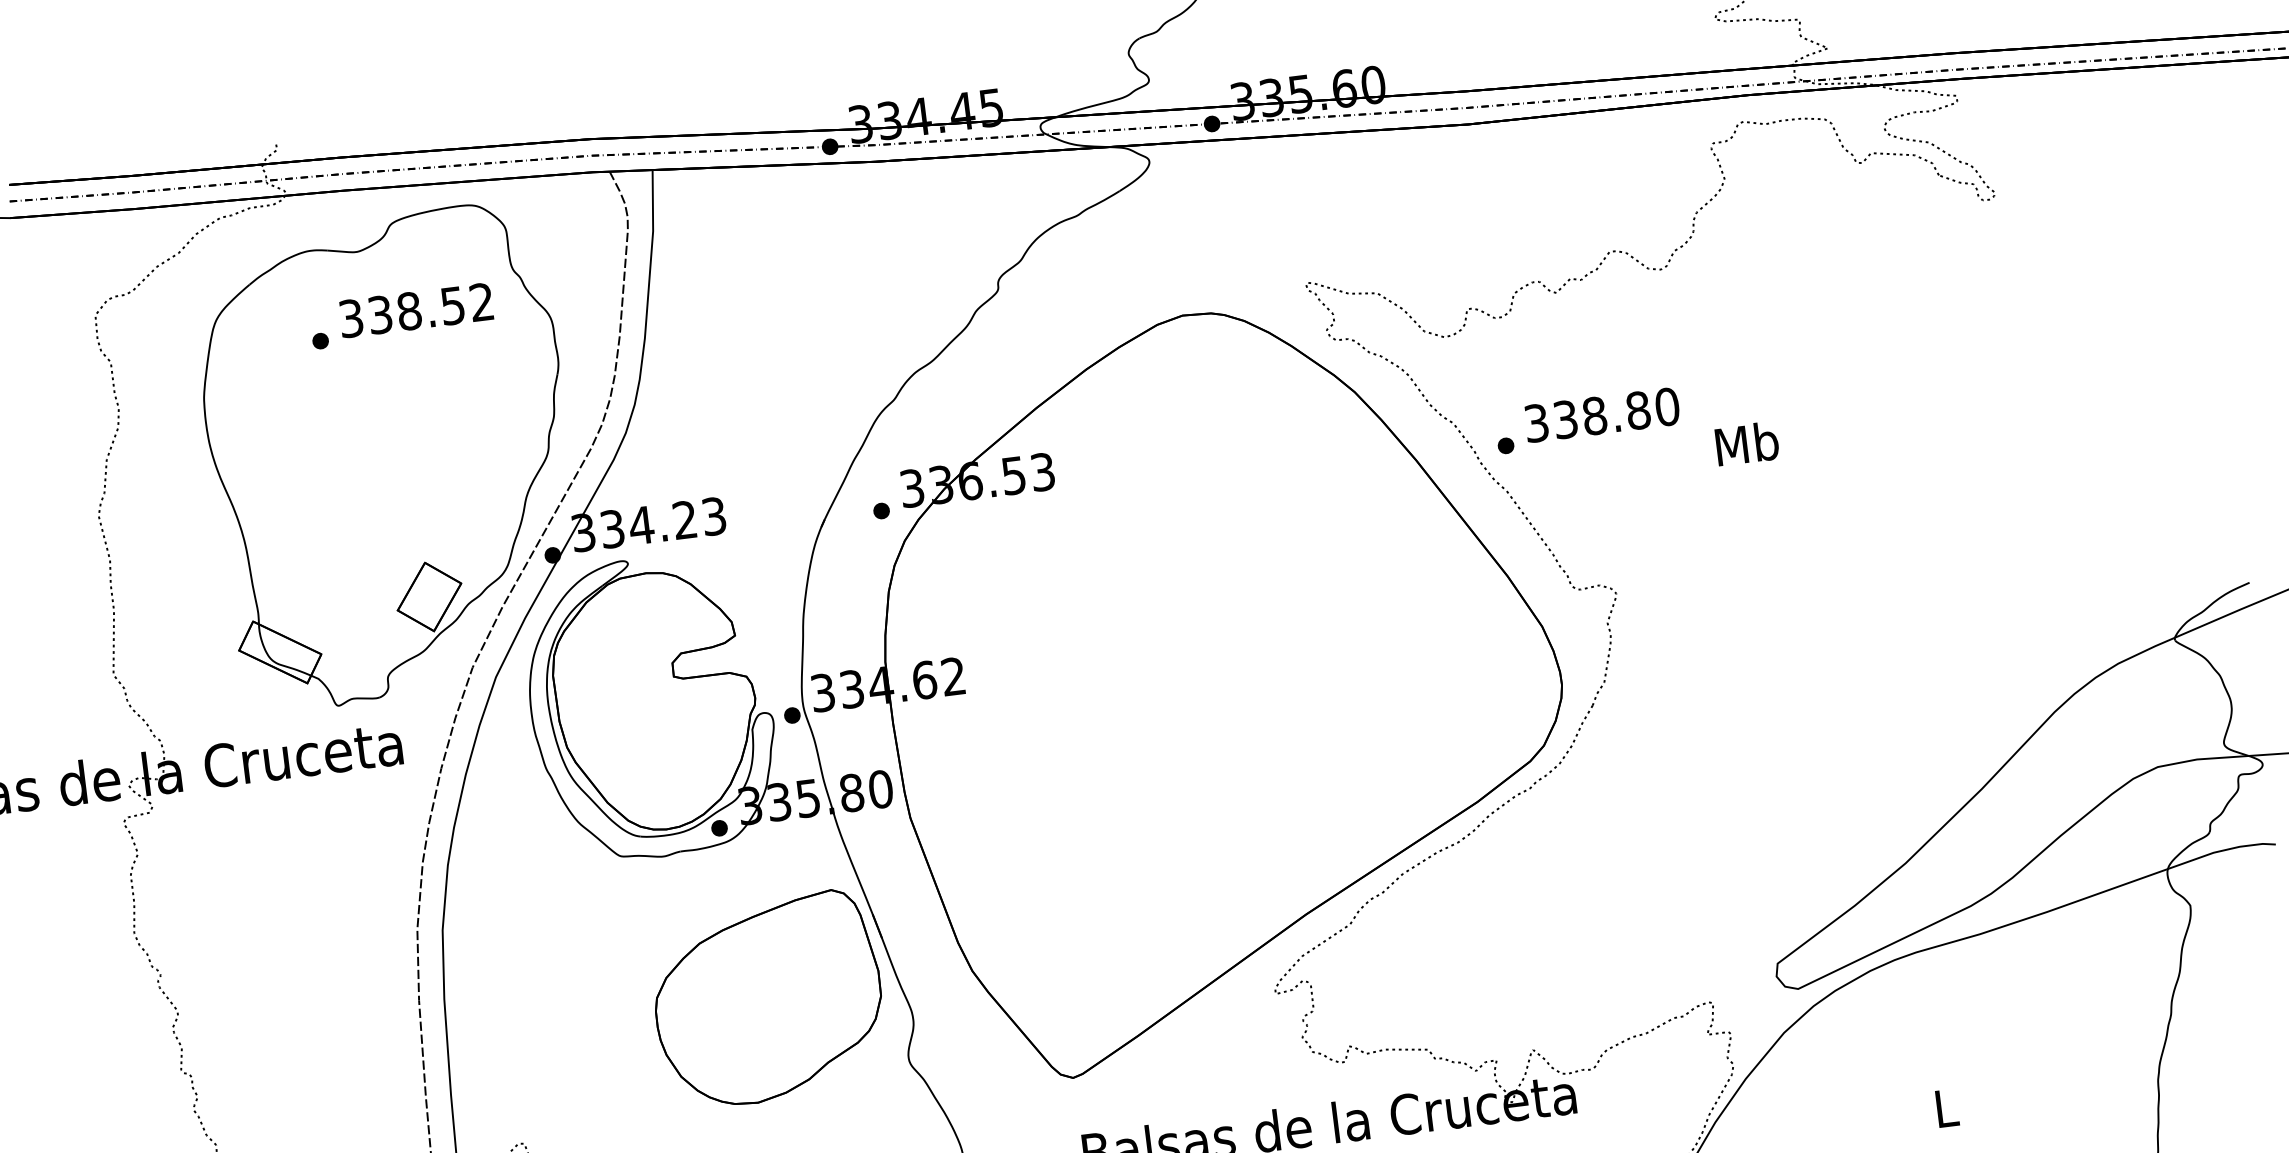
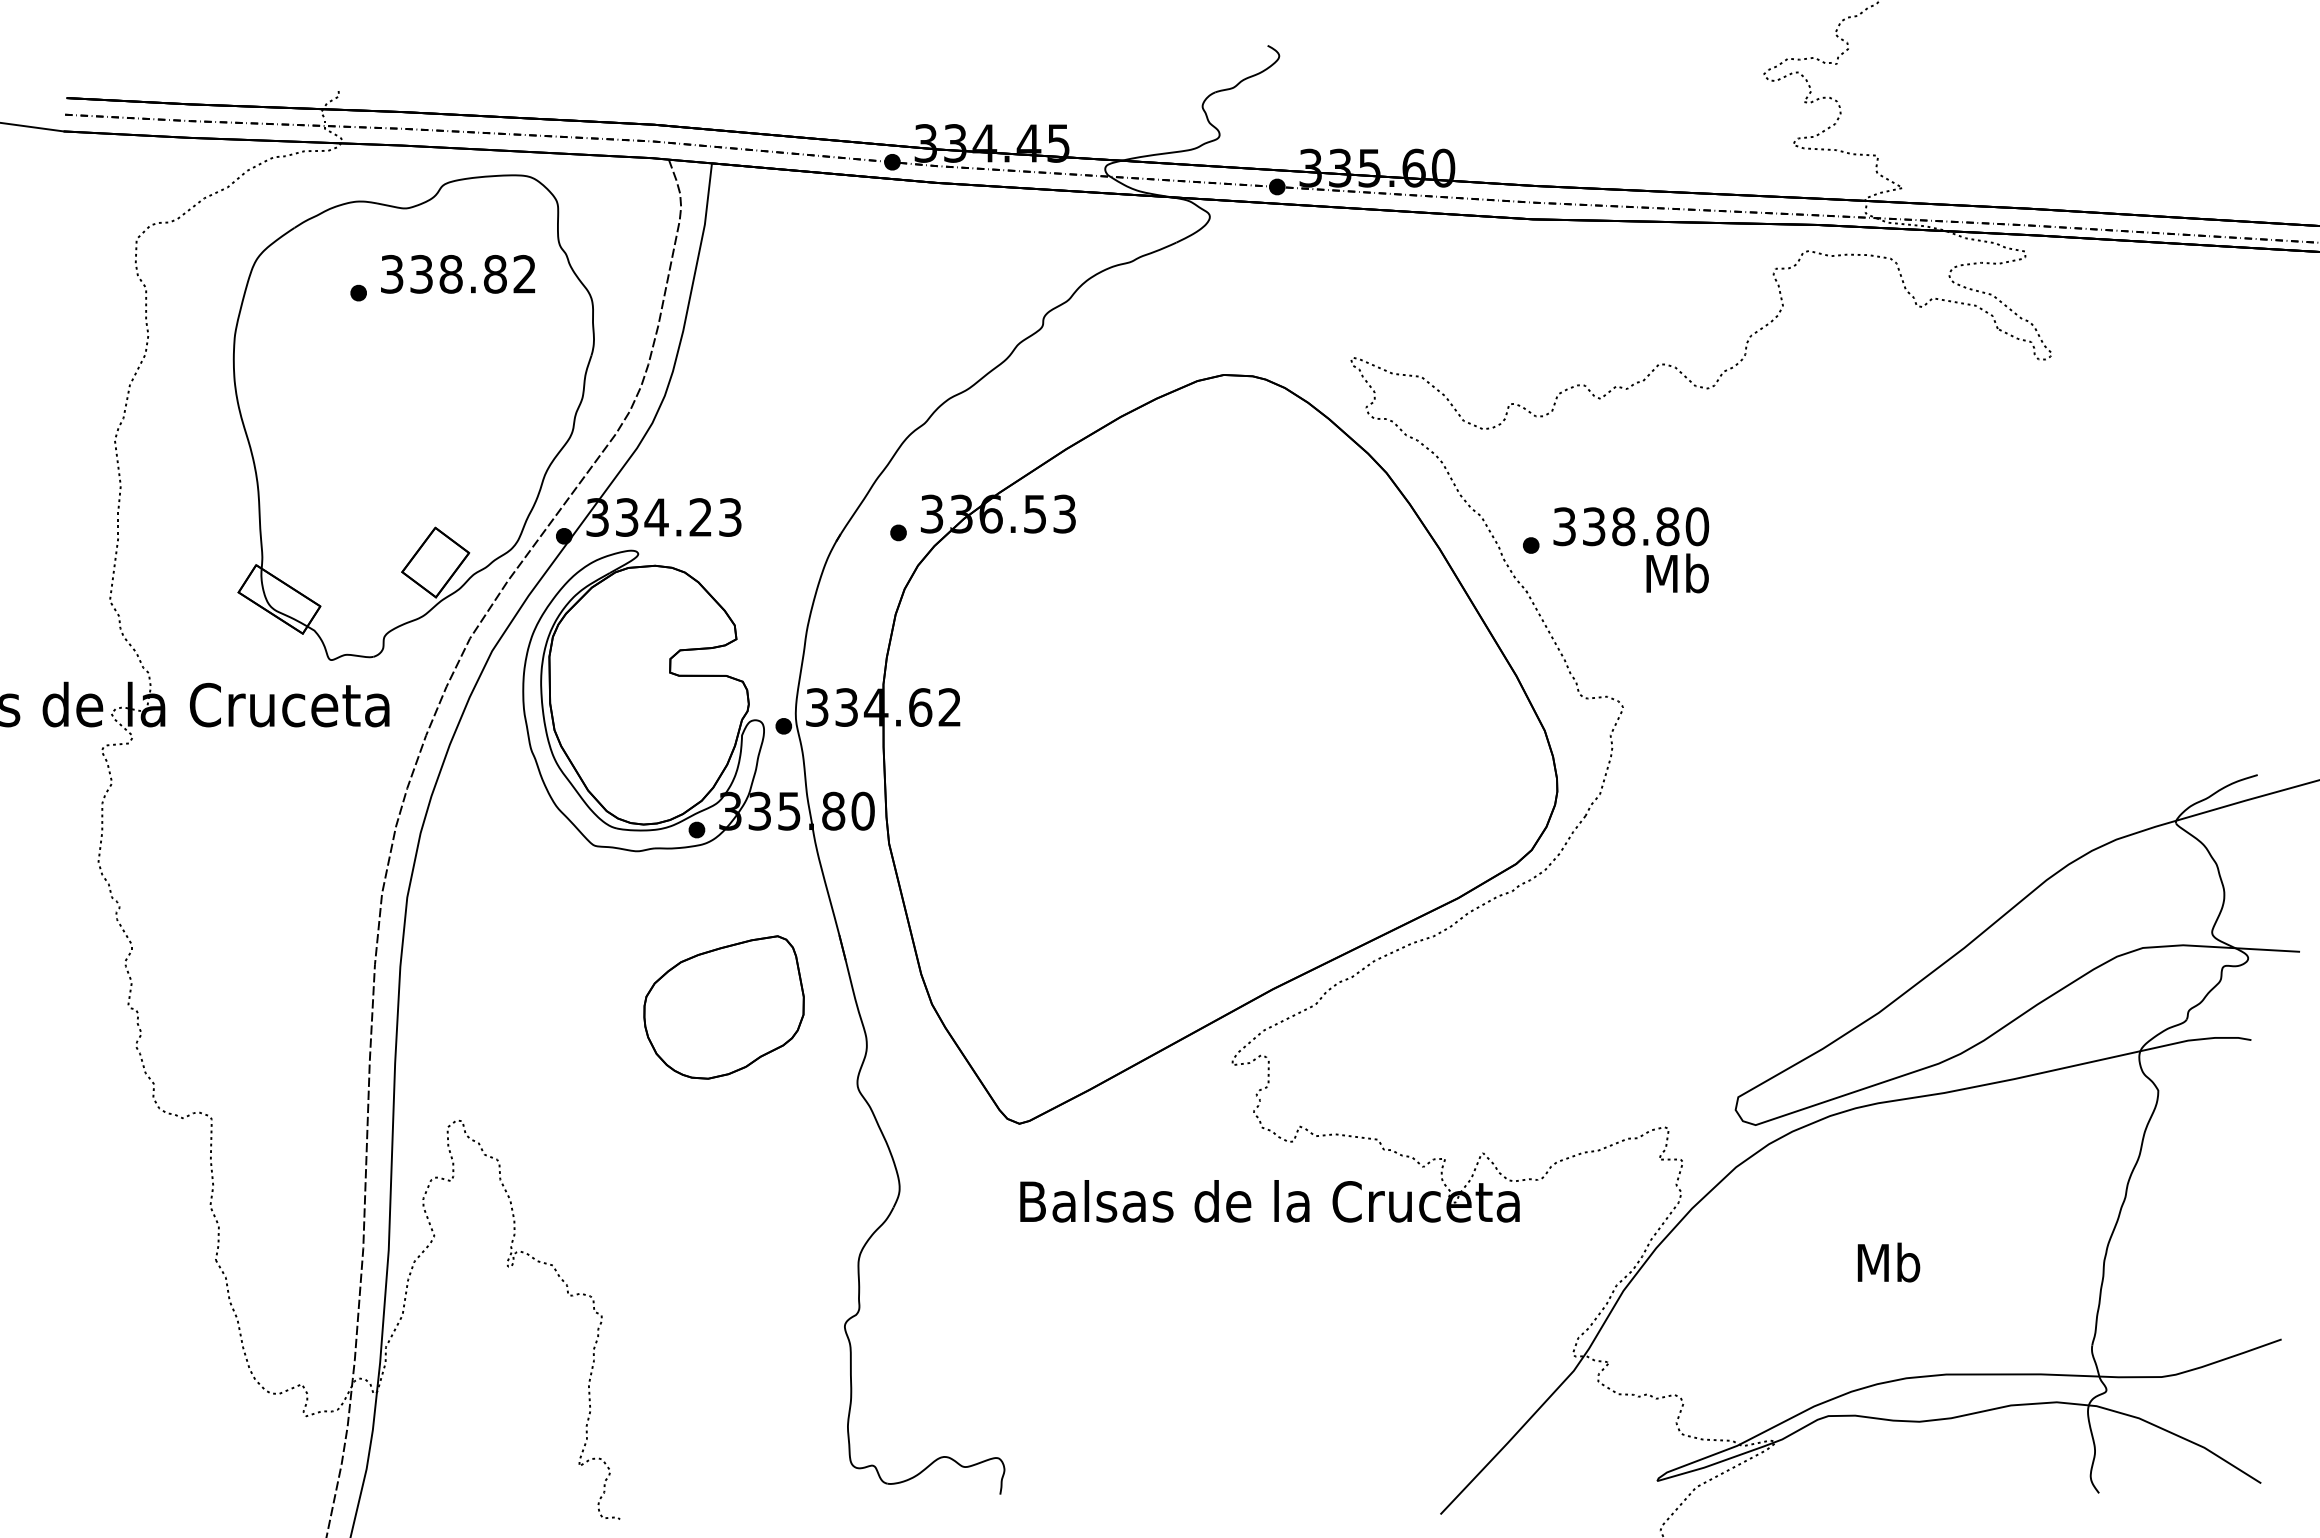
text: (451, 305) -> (494, 273), 338.52 -> 338.82
text: (1747, 443) -> (1677, 573), moved
part: (767, 999) -> (723, 1007), size x0.7
text: (1945, 1107) -> (1888, 1262), L -> Mb

